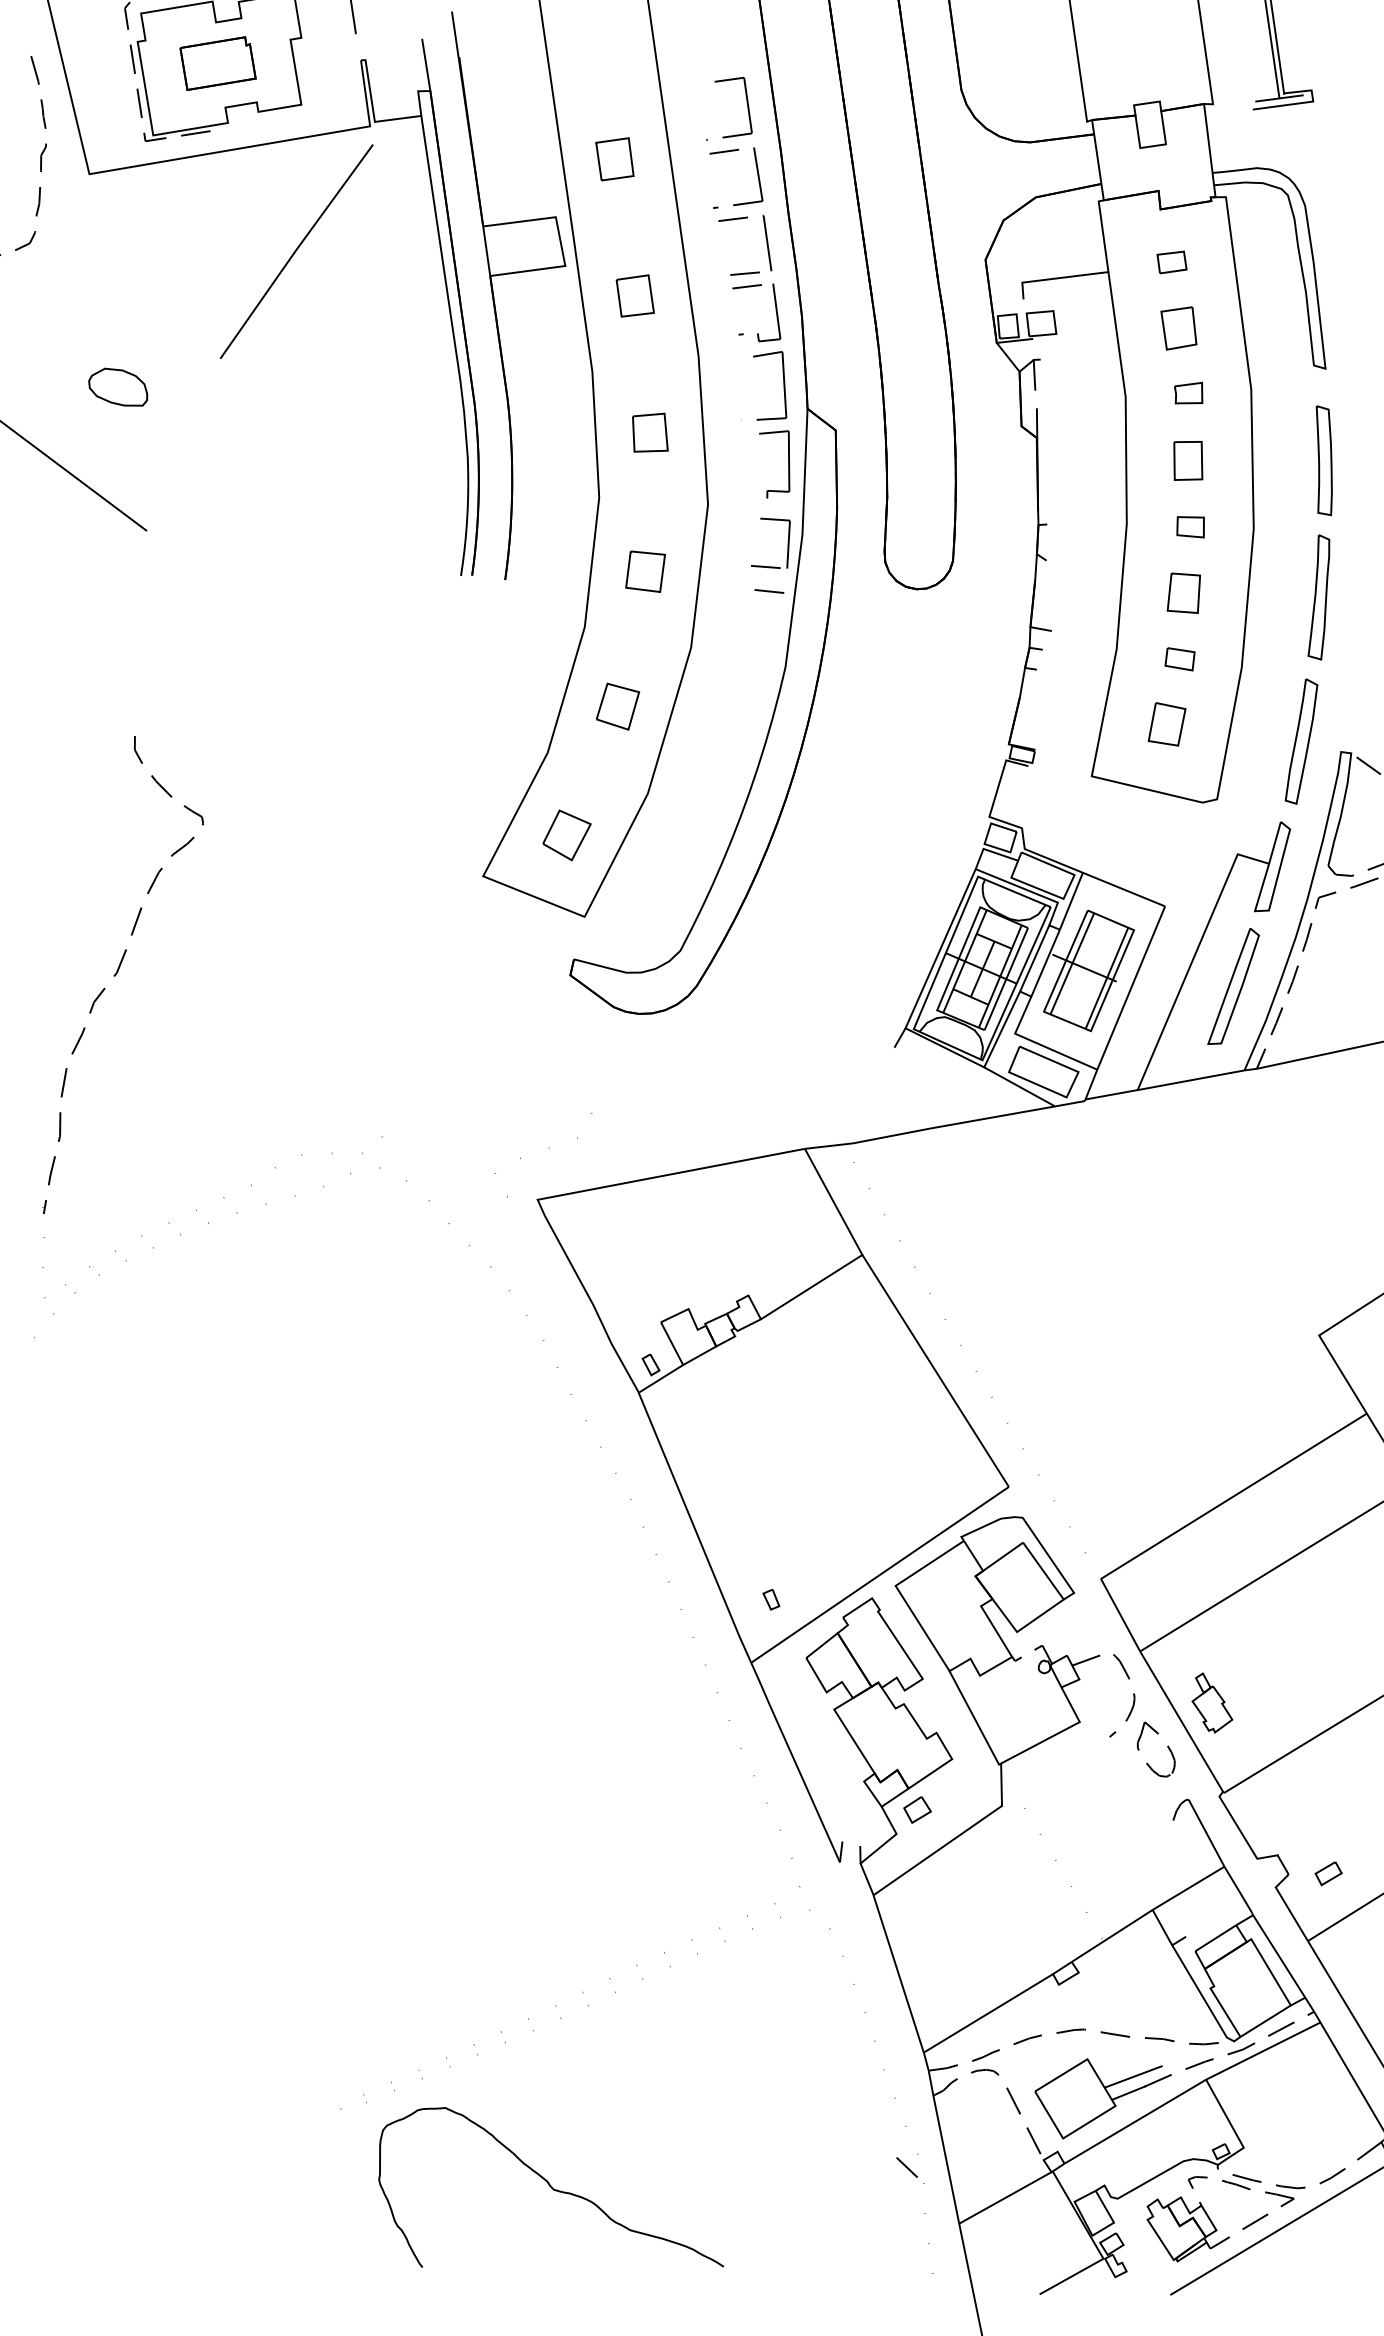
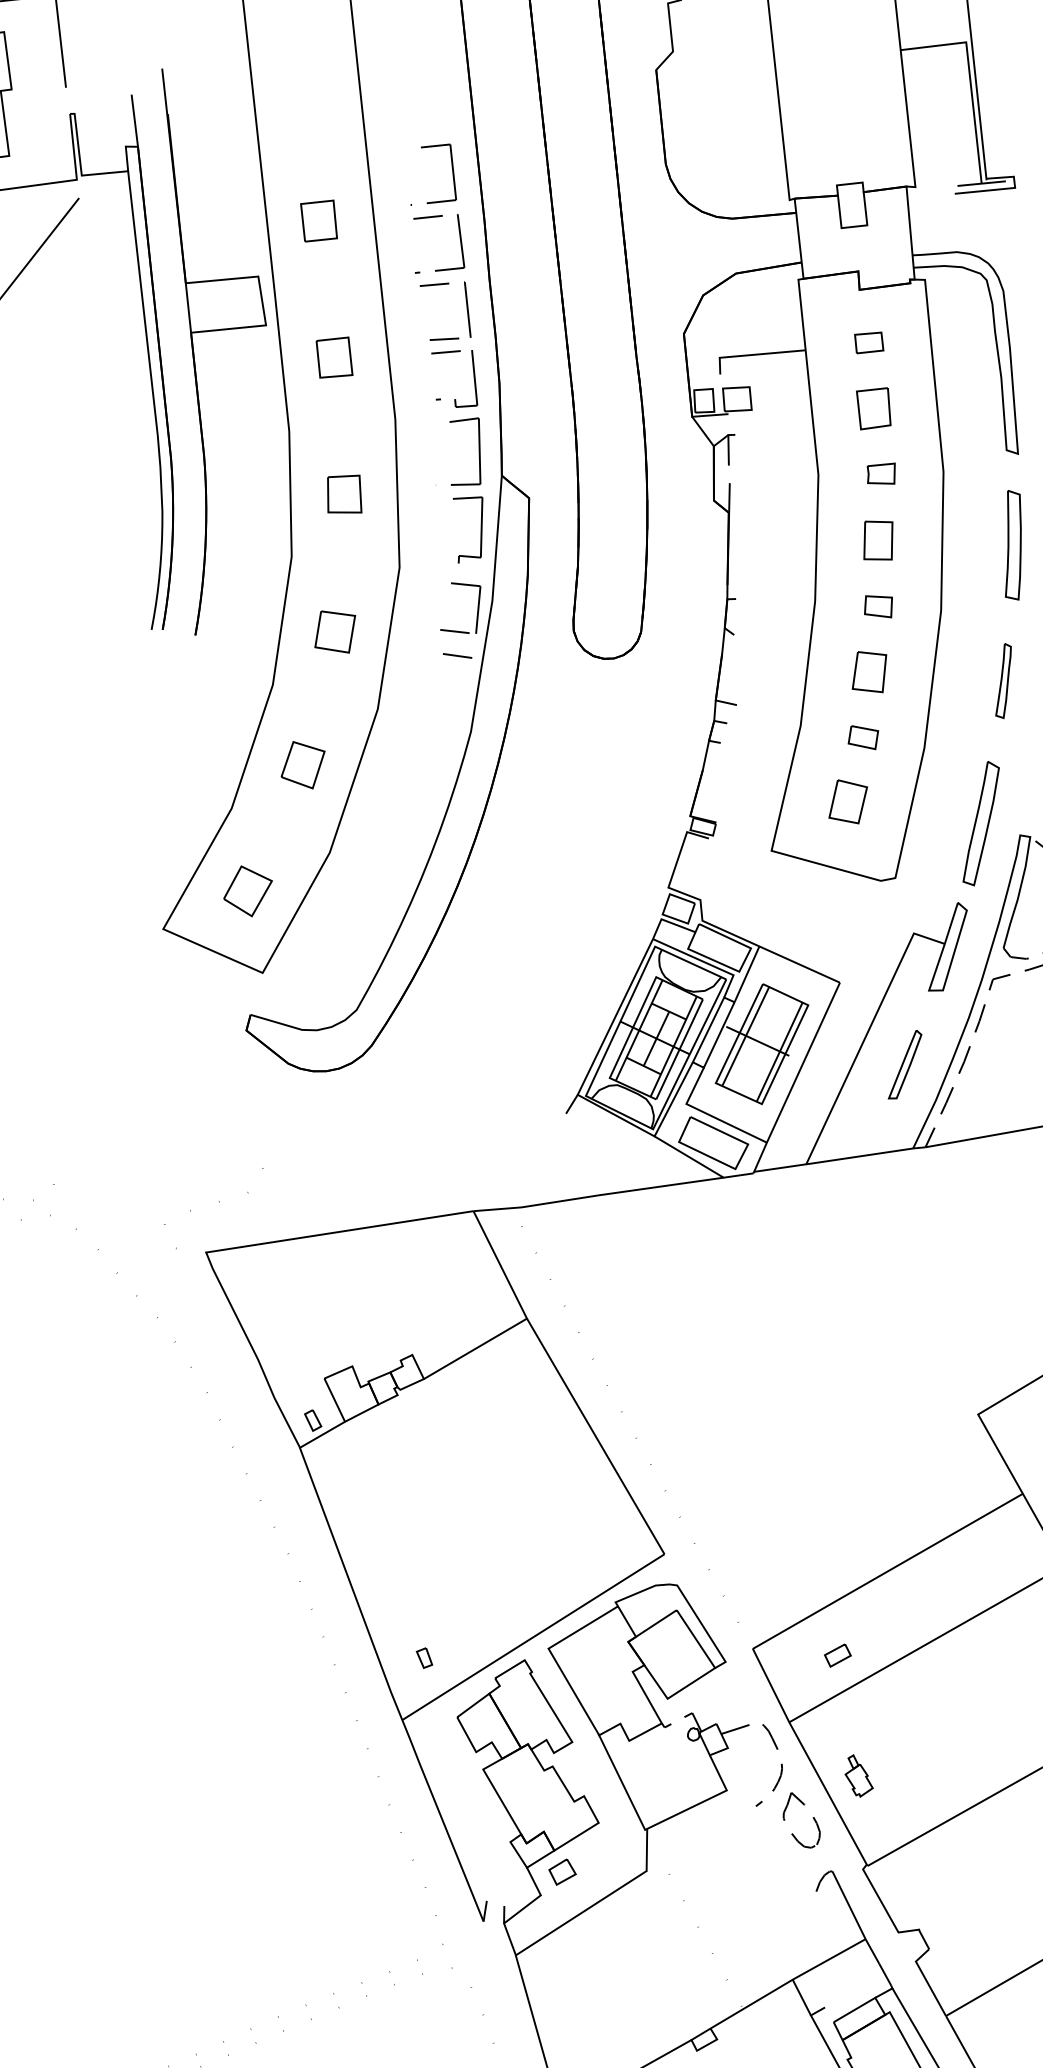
part: (1318, 597) -> (1003, 681), size x0.6
part: (1233, 986) -> (905, 1064), size x0.6
part: (1212, 1702) -> (859, 1775), size x0.7
part: (1328, 1873) -> (837, 1655), moved

